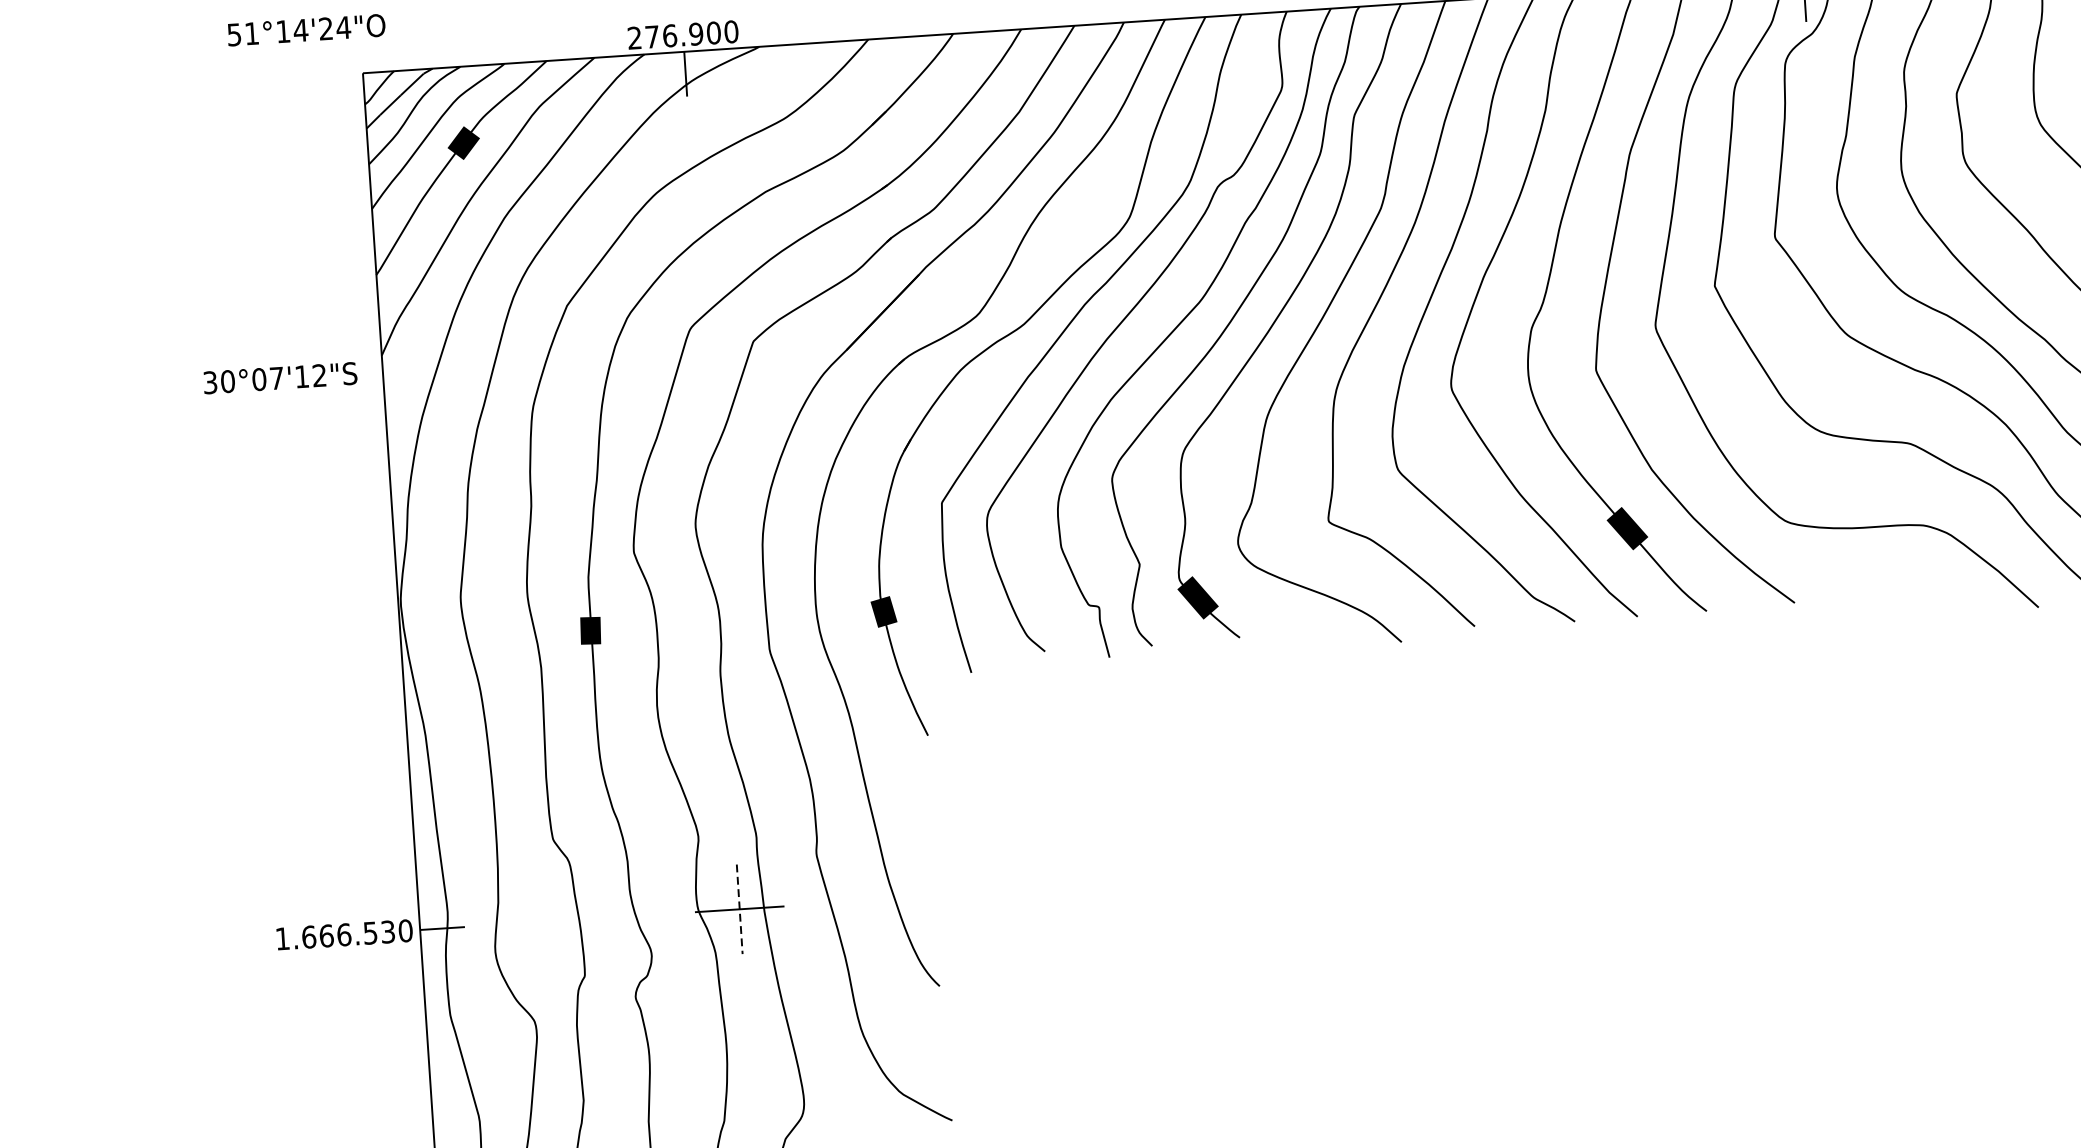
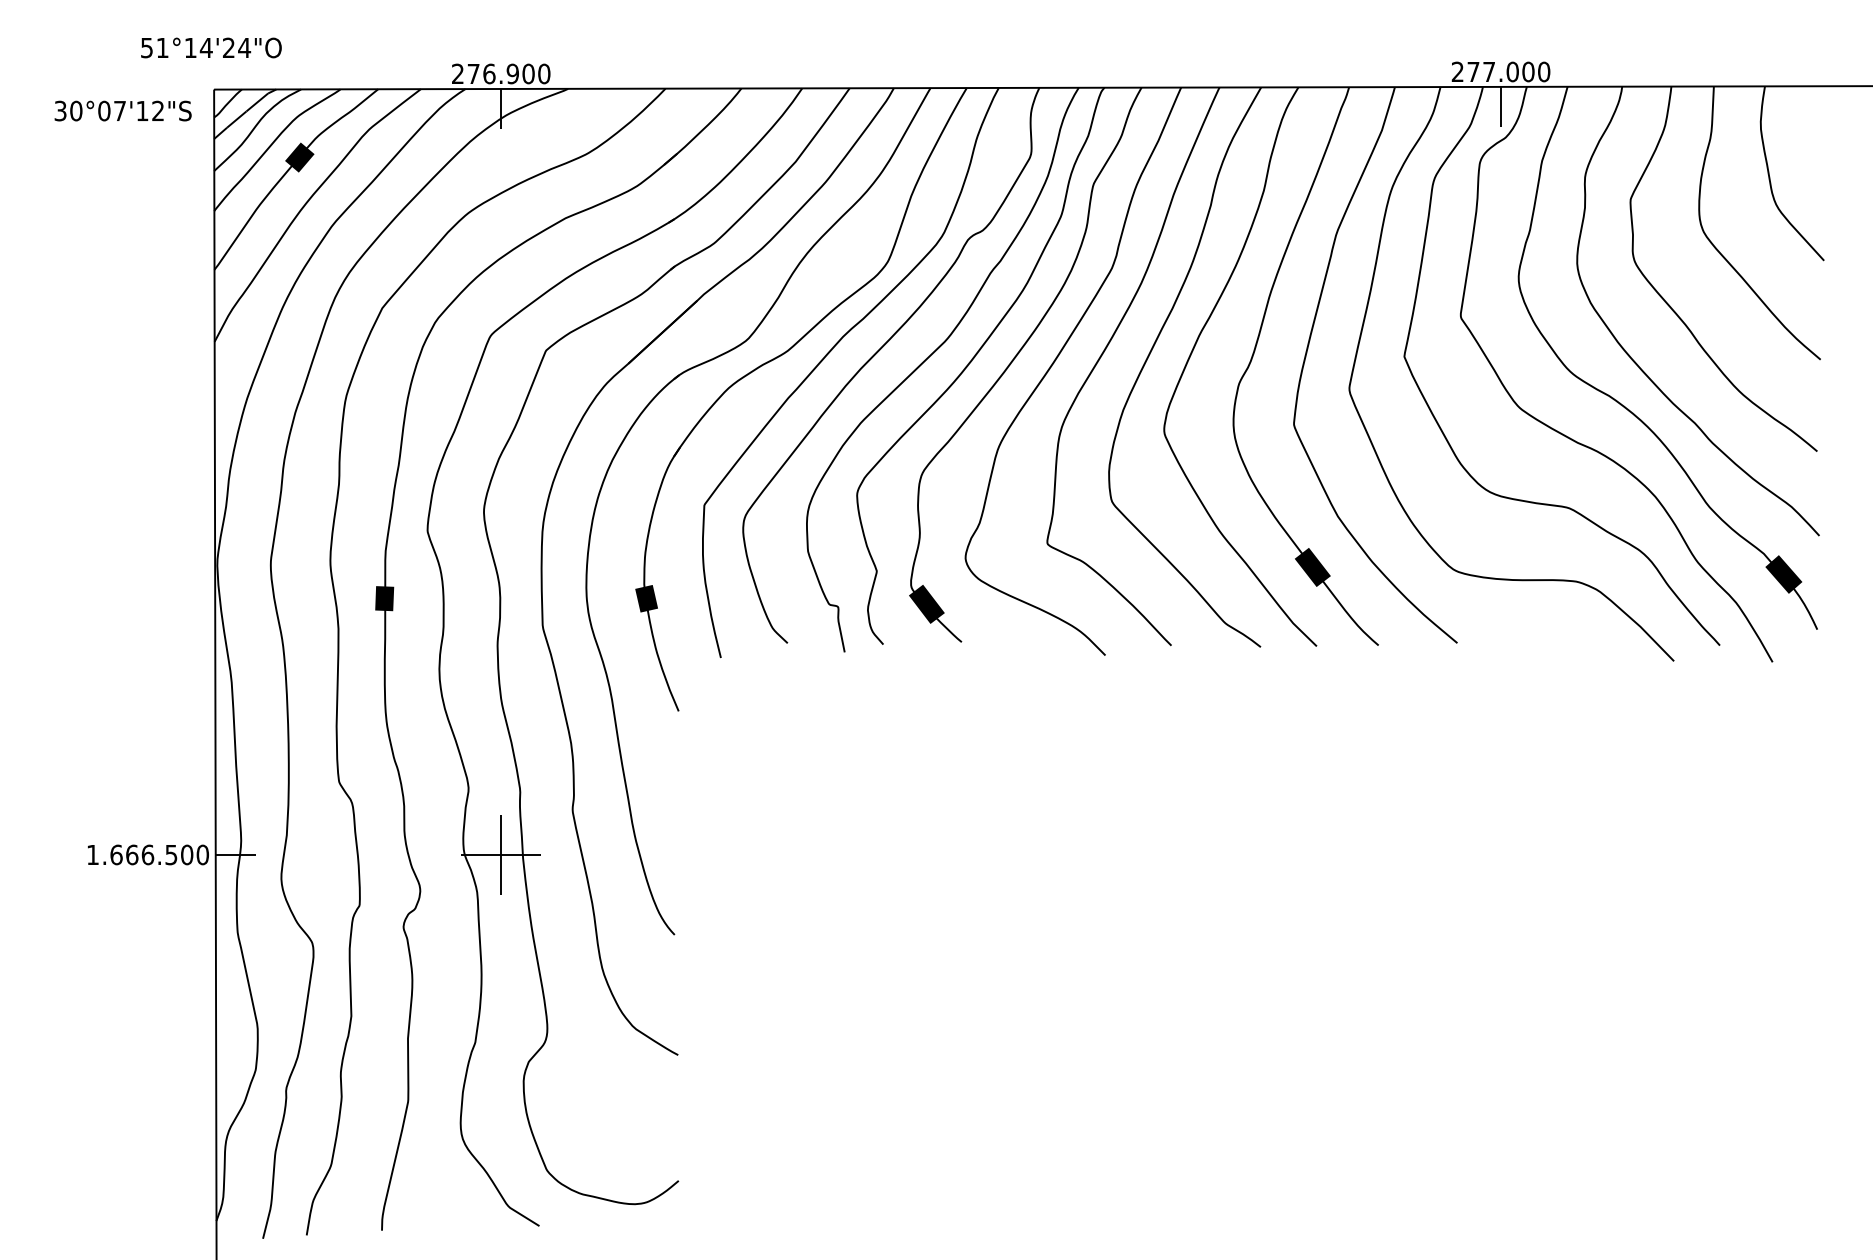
text: (306, 29) -> (211, 47), moved
text: (279, 377) -> (122, 110), moved
line: (740, 908) -> (501, 854), dashed -> solid
text: (388, 931) -> (187, 854), 1.666.530 -> 1.666.500

